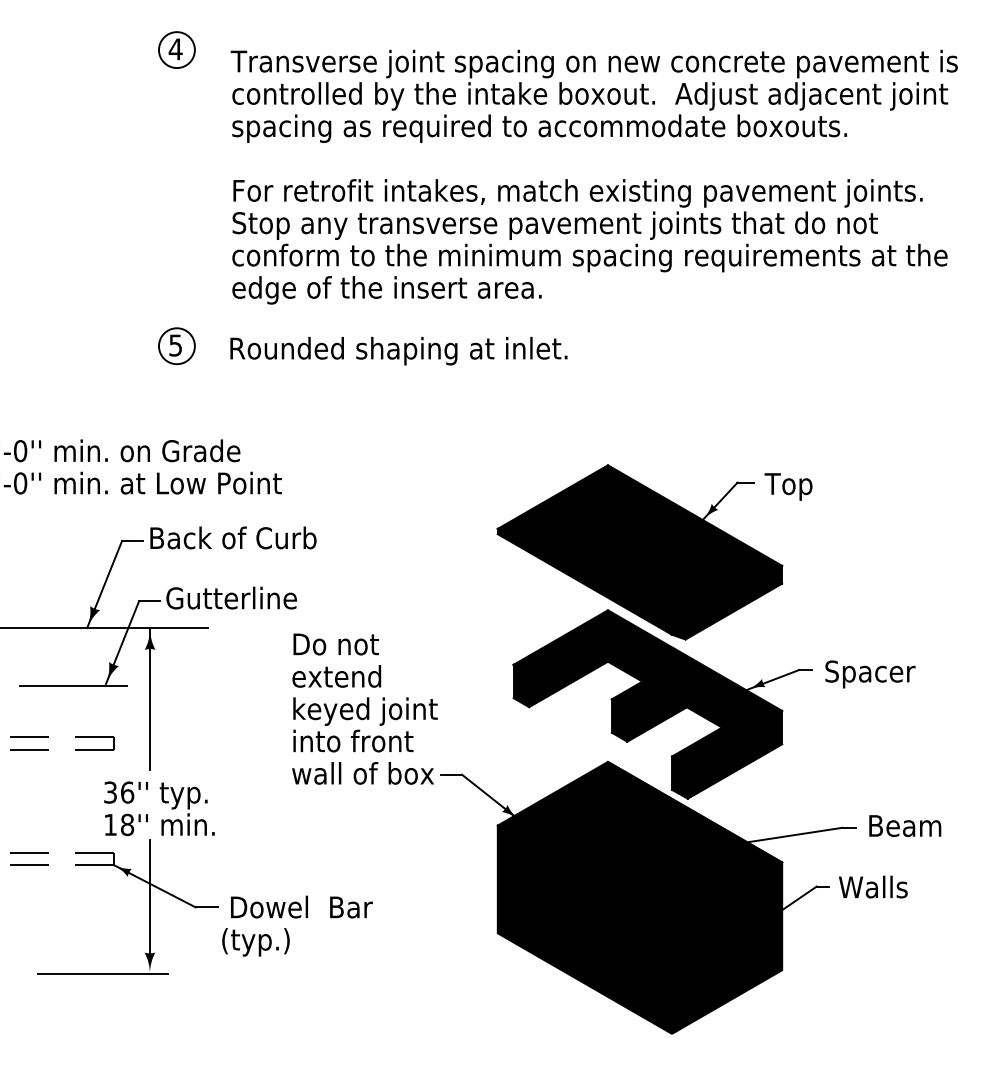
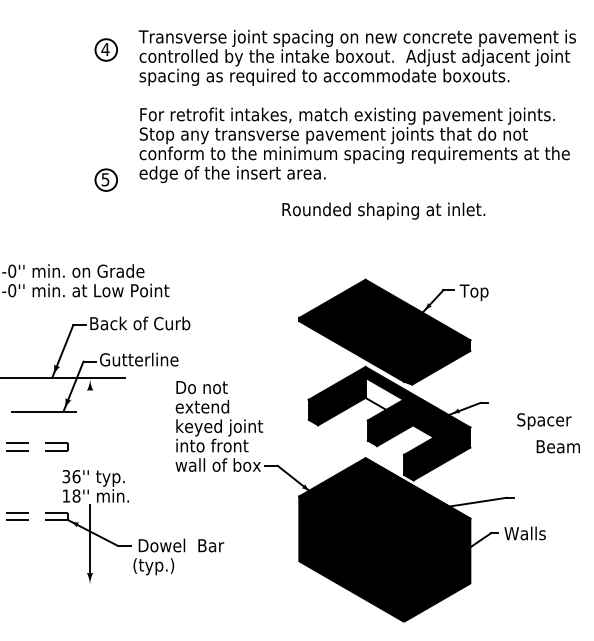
part: (175, 49) -> (105, 49), moved
part: (175, 345) -> (105, 179), moved
text: (398, 350) -> (383, 210), moved
fill: (639, 654) -> (384, 393), removed
text: (870, 674) -> (544, 421), moved
line: (150, 699) -> (90, 420), removed
text: (903, 825) -> (557, 446), moved
line: (102, 973) -> (61, 585), removed

